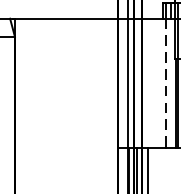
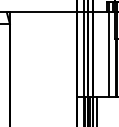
line: (166, 83) -> (109, 54), dashed -> solid

